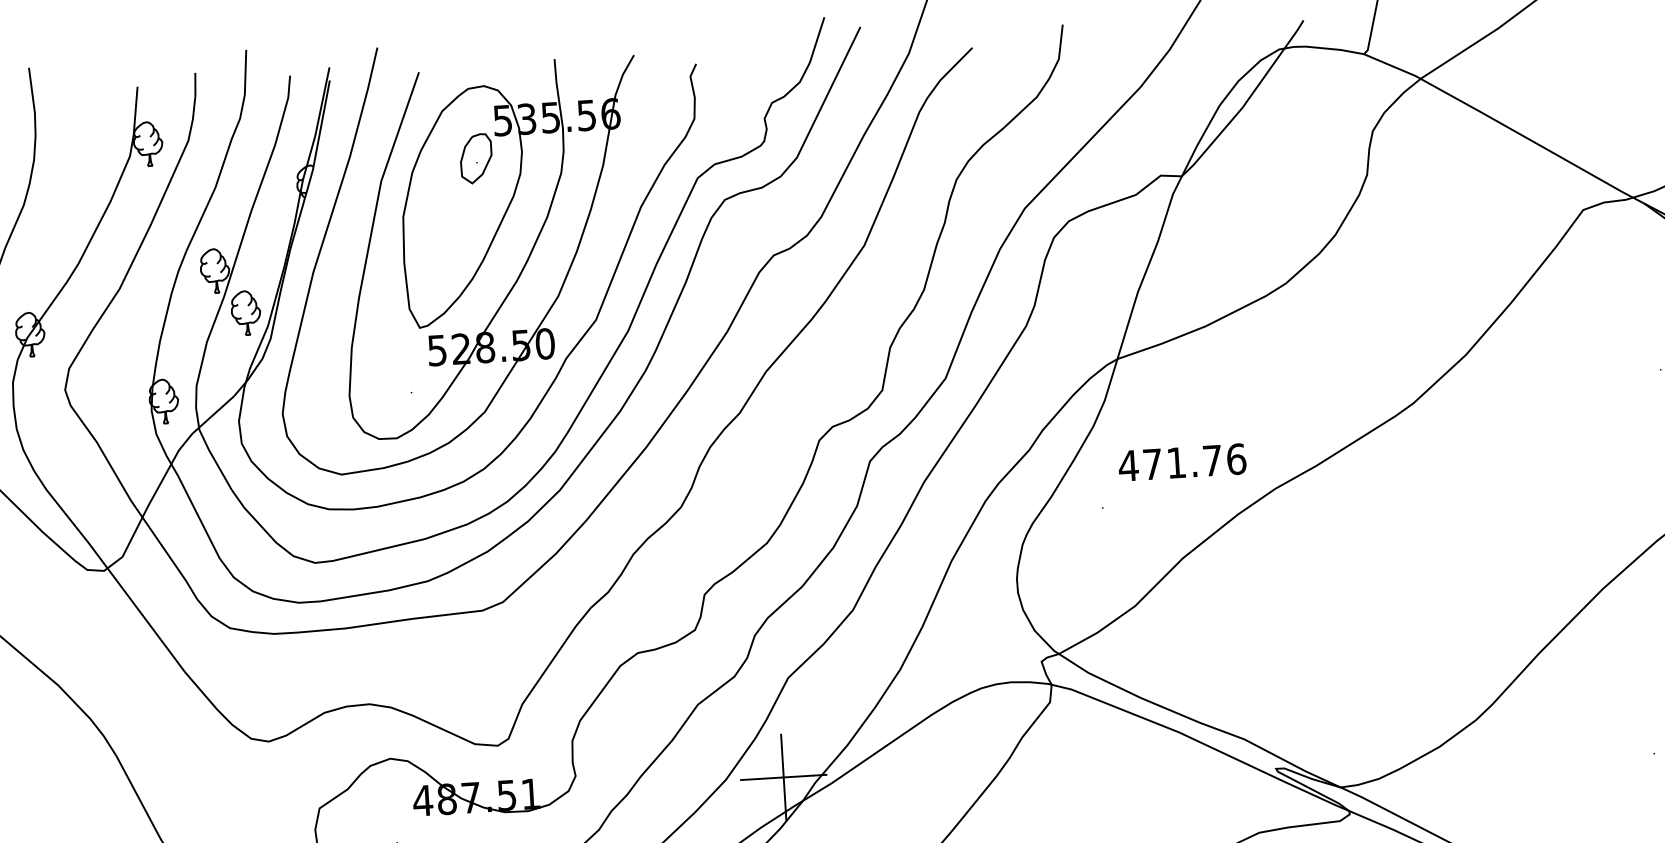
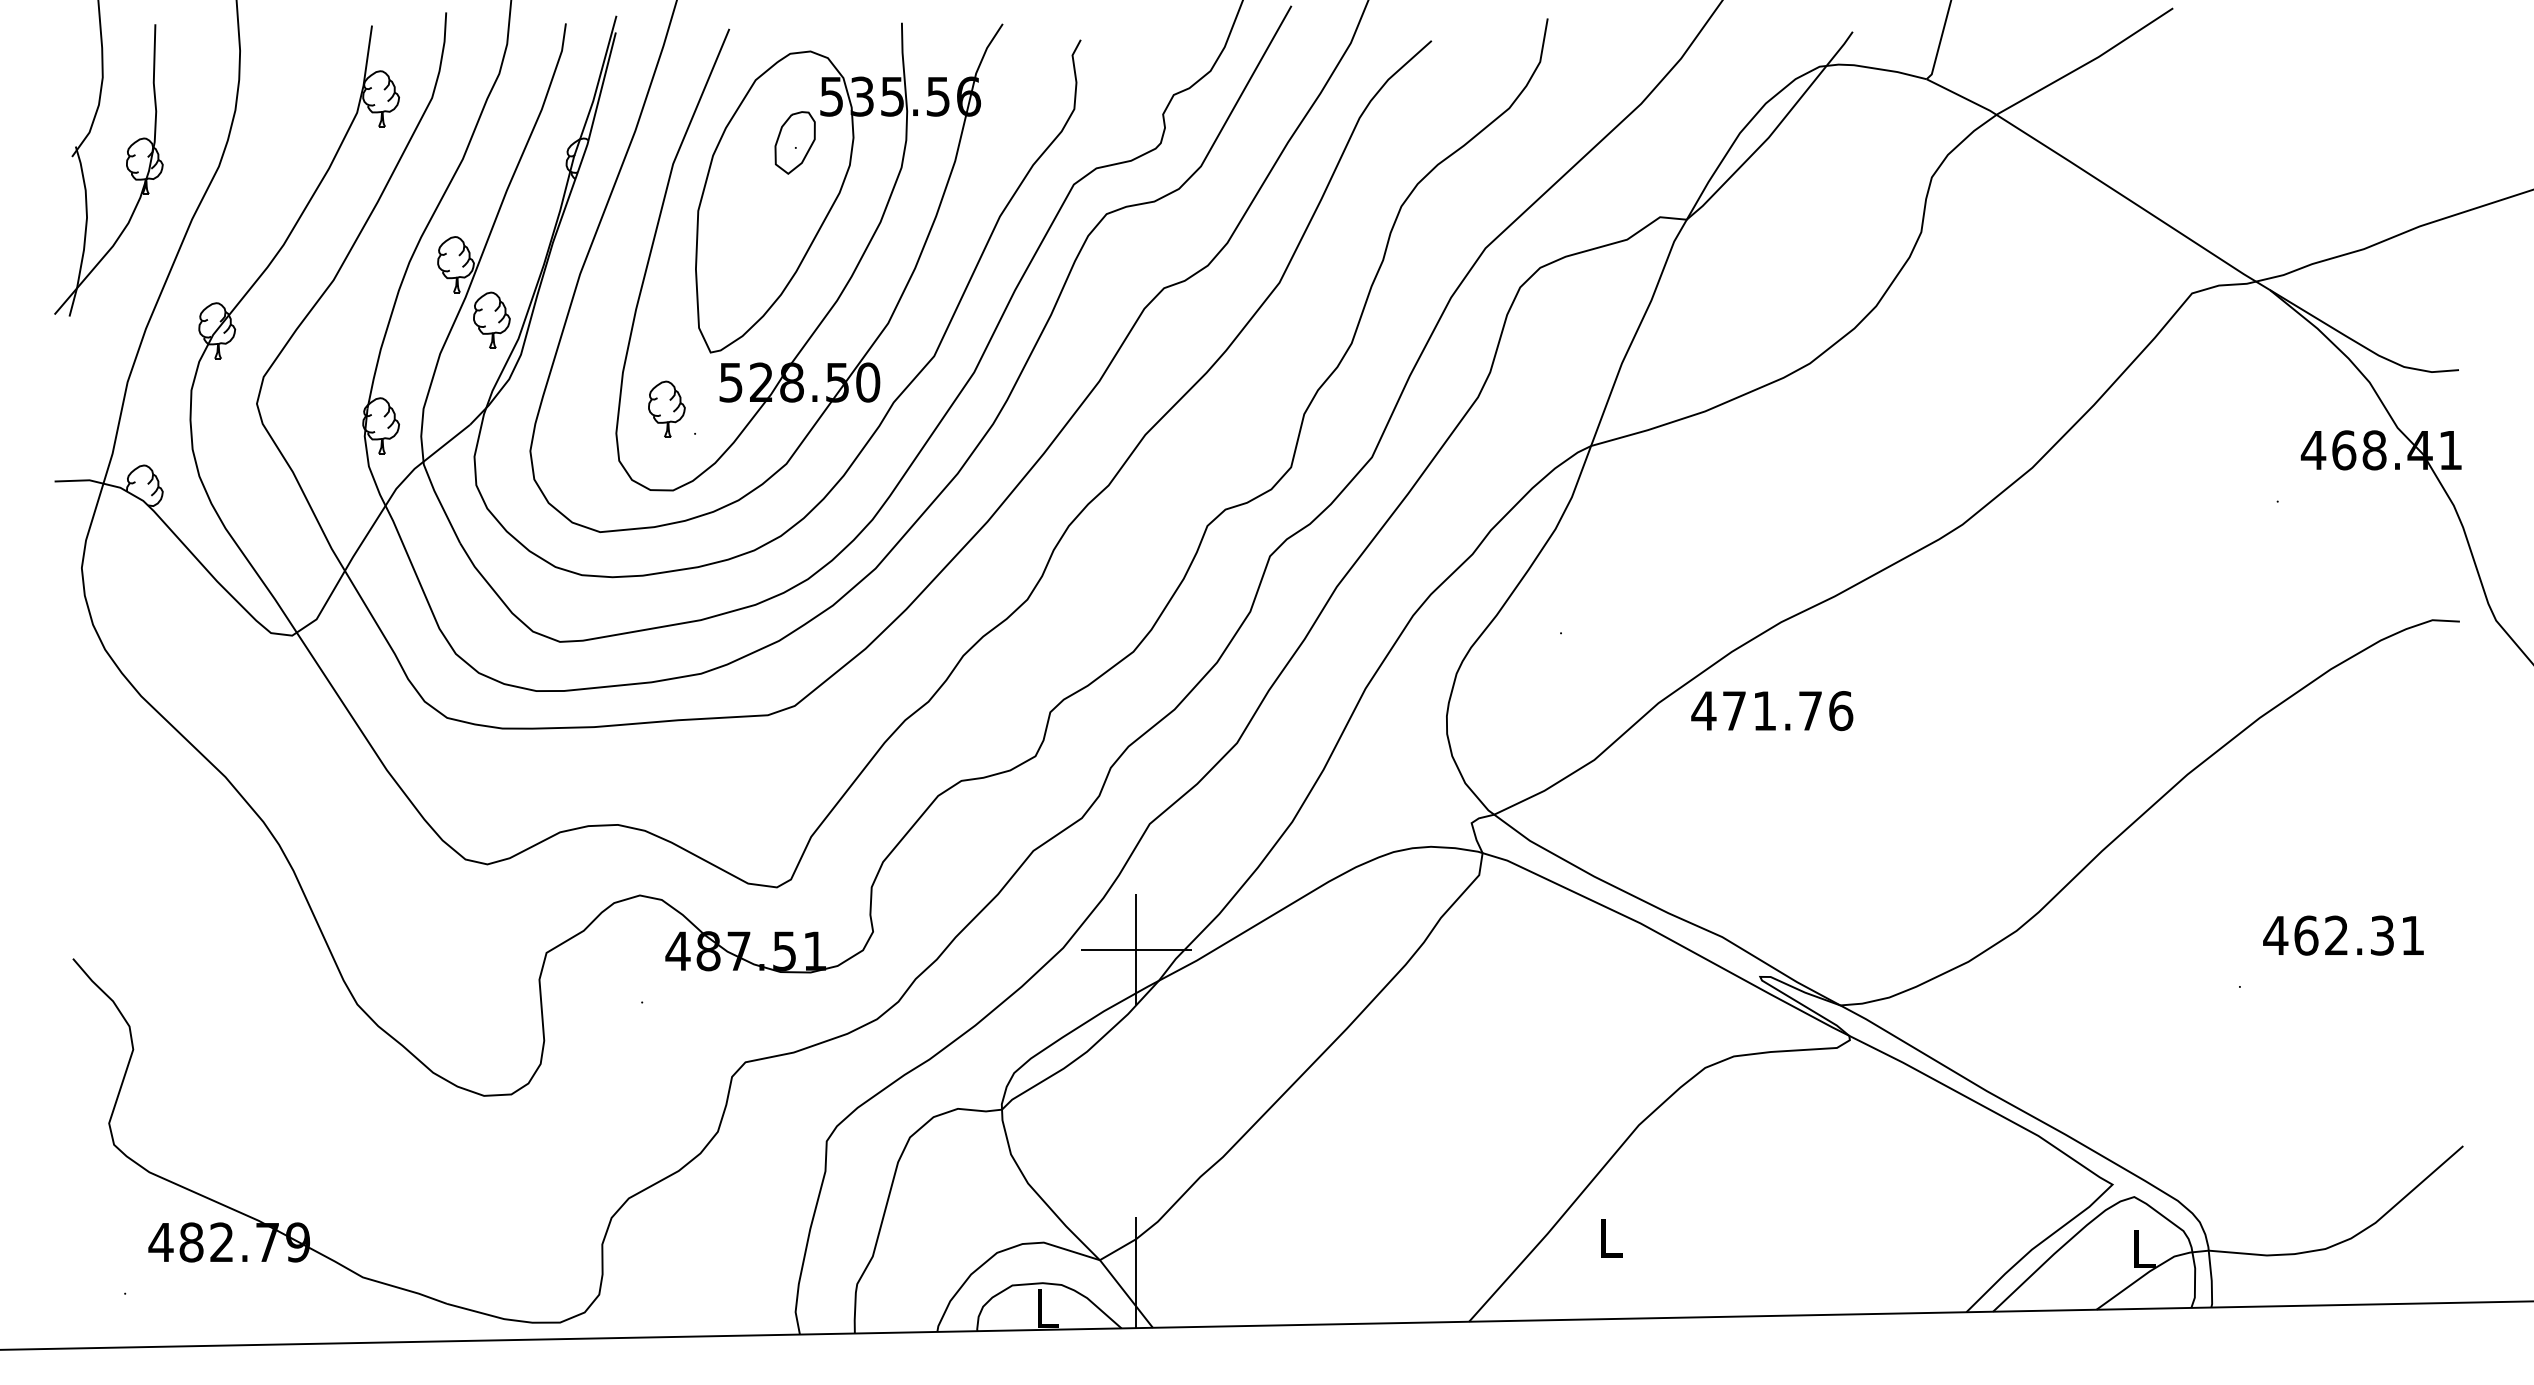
part: (387, 374) -> (666, 408), added
text: (1182, 462) -> (1772, 711), moved

